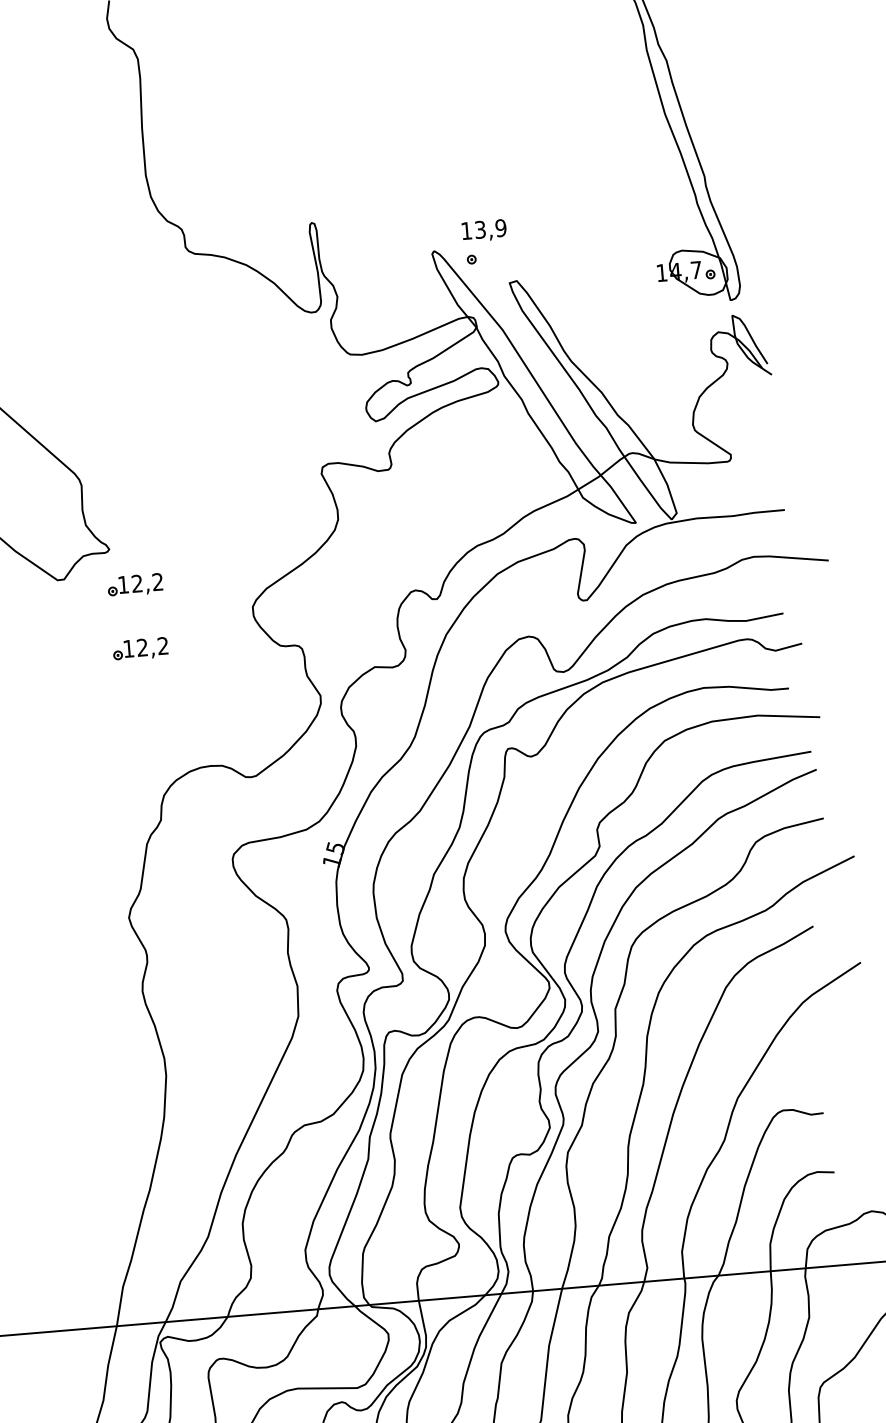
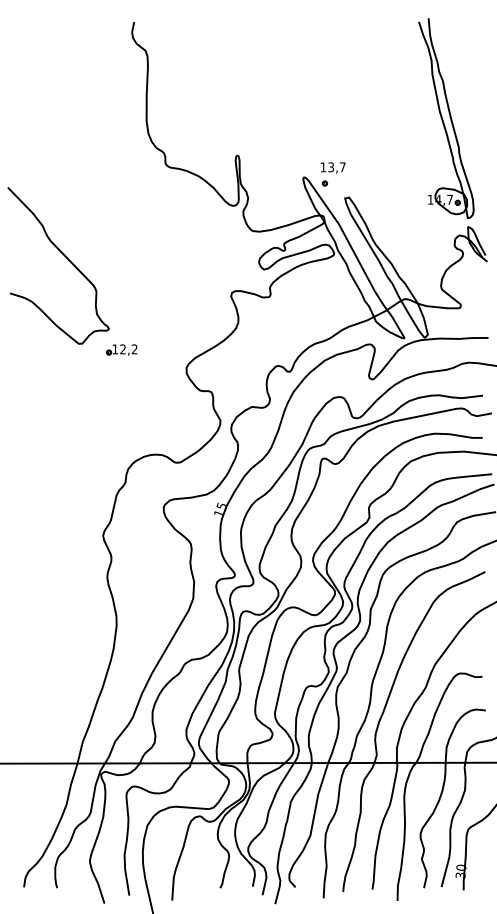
text: (500, 228) -> (342, 167), 13,9 -> 13,7
part: (139, 648) -> (121, 385), removed

